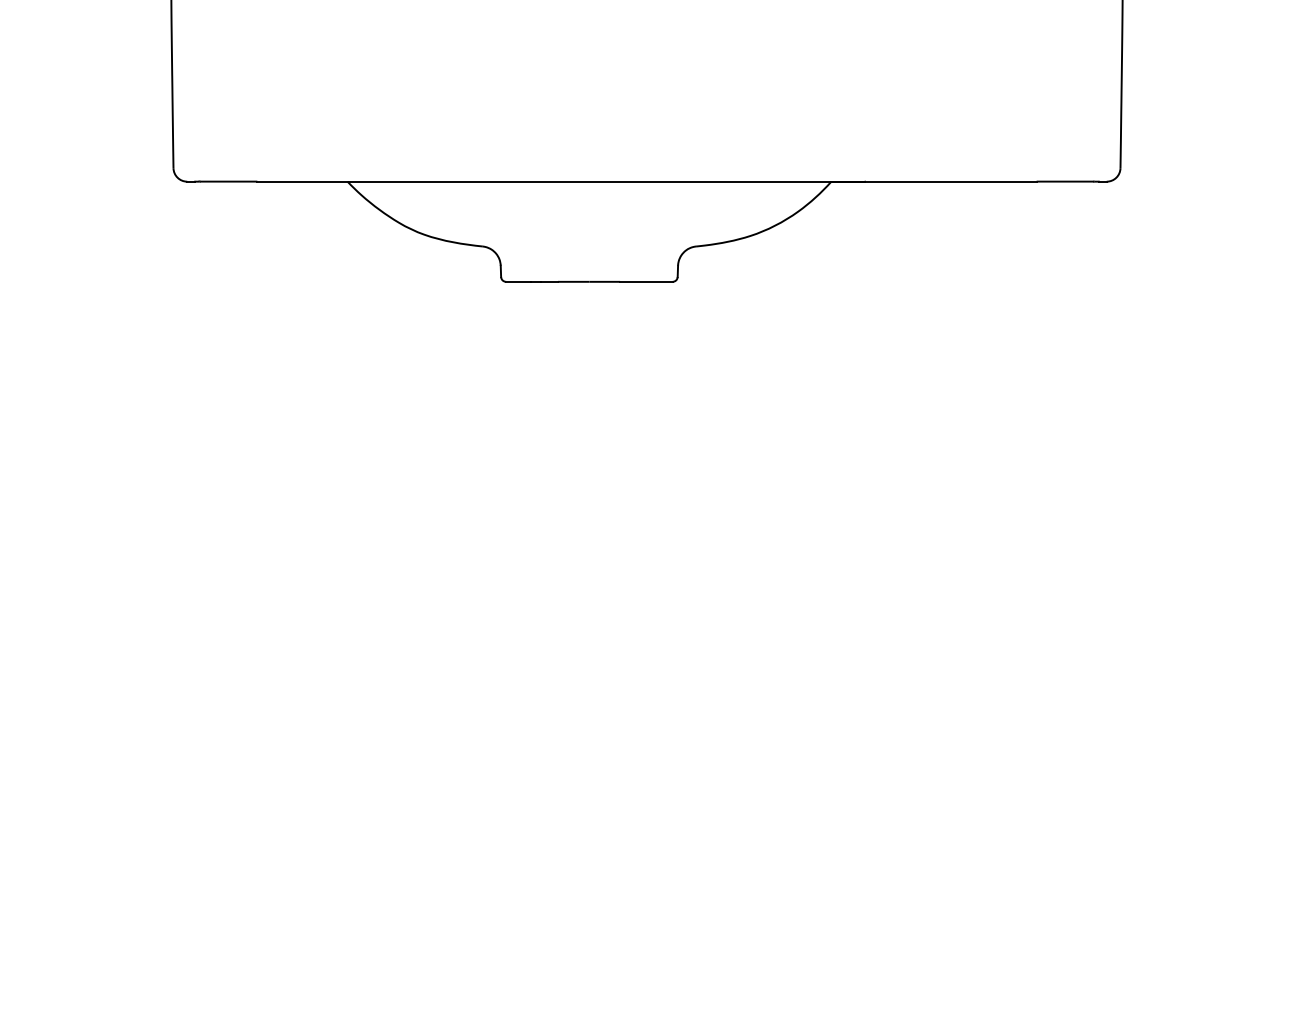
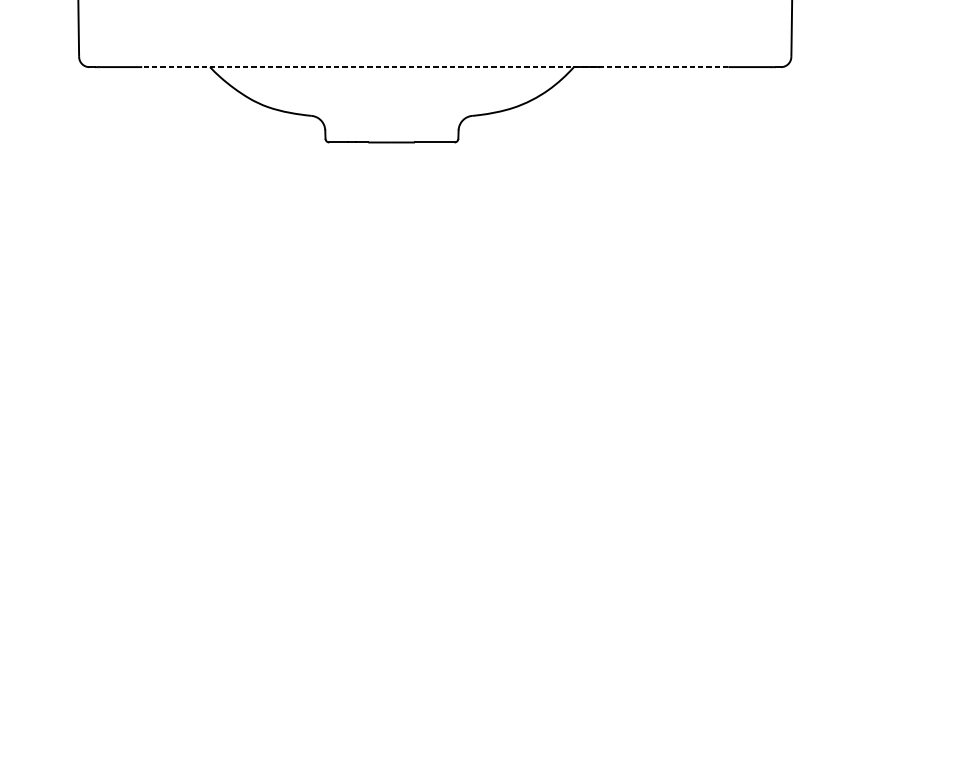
line: (647, 181) -> (435, 67), solid -> dashed

